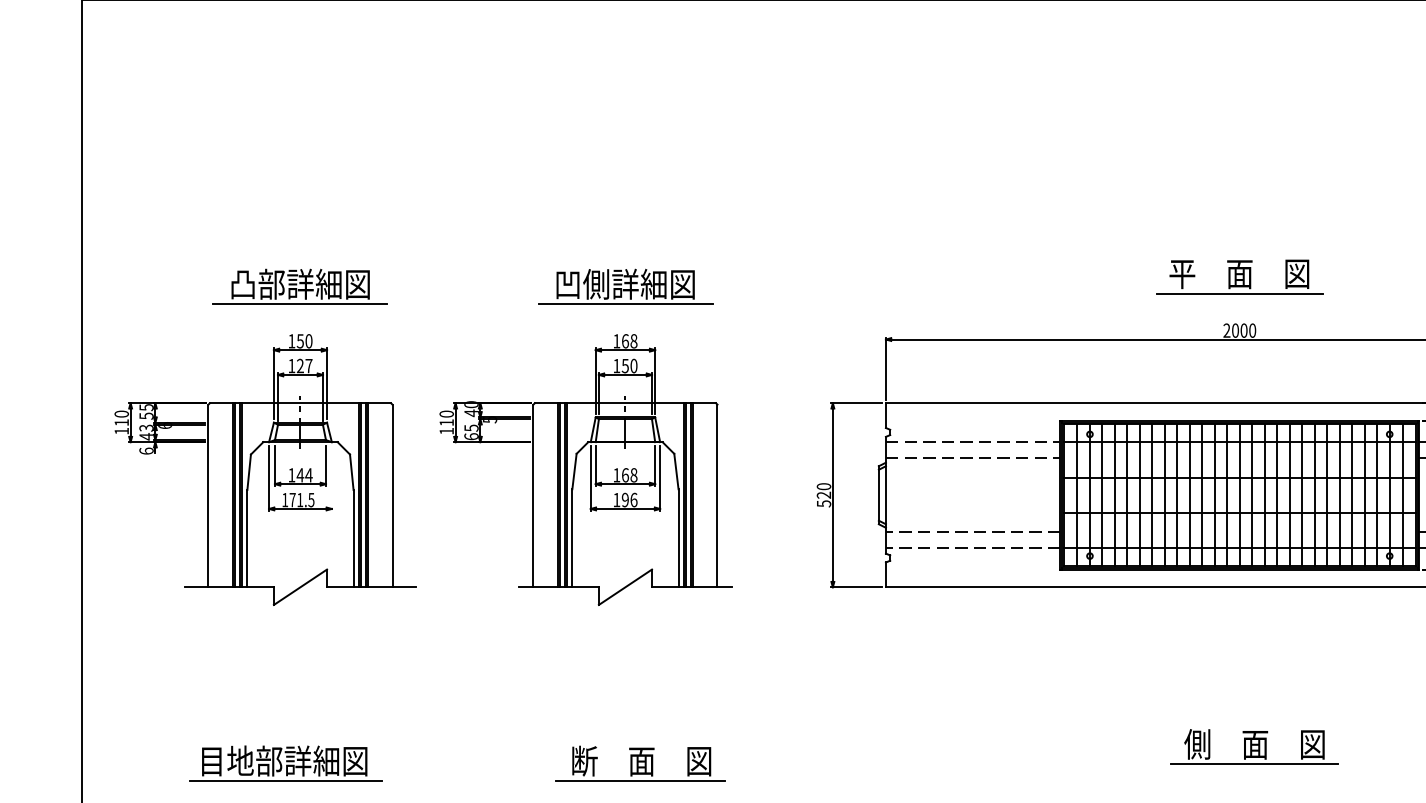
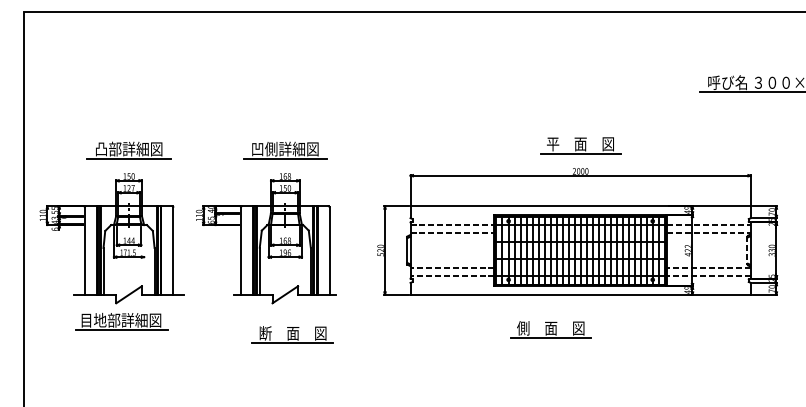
part: (1253, 746) -> (550, 329), moved
part: (284, 763) -> (121, 321), moved
part: (640, 763) -> (292, 334), moved

